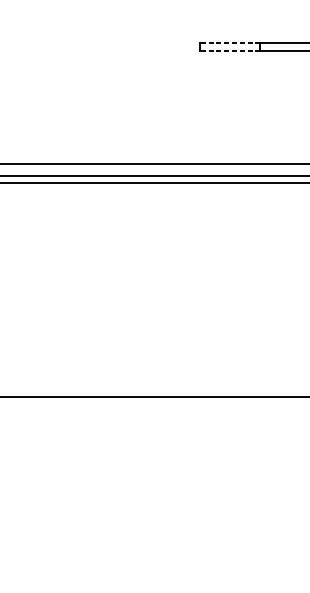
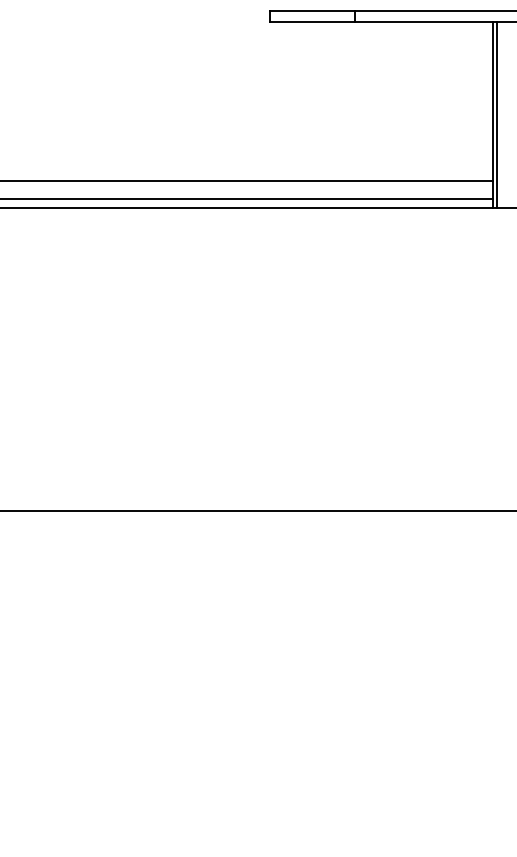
line: (230, 43) -> (312, 11), dashed -> solid
line: (230, 50) -> (312, 21), dashed -> solid

